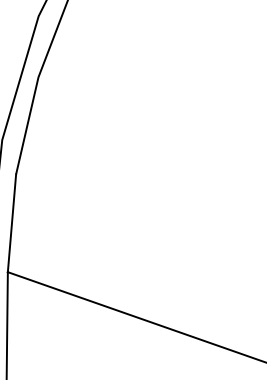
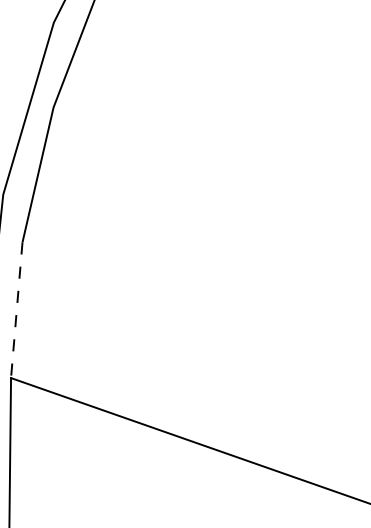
line: (11, 223) -> (16, 310), solid -> dashed

